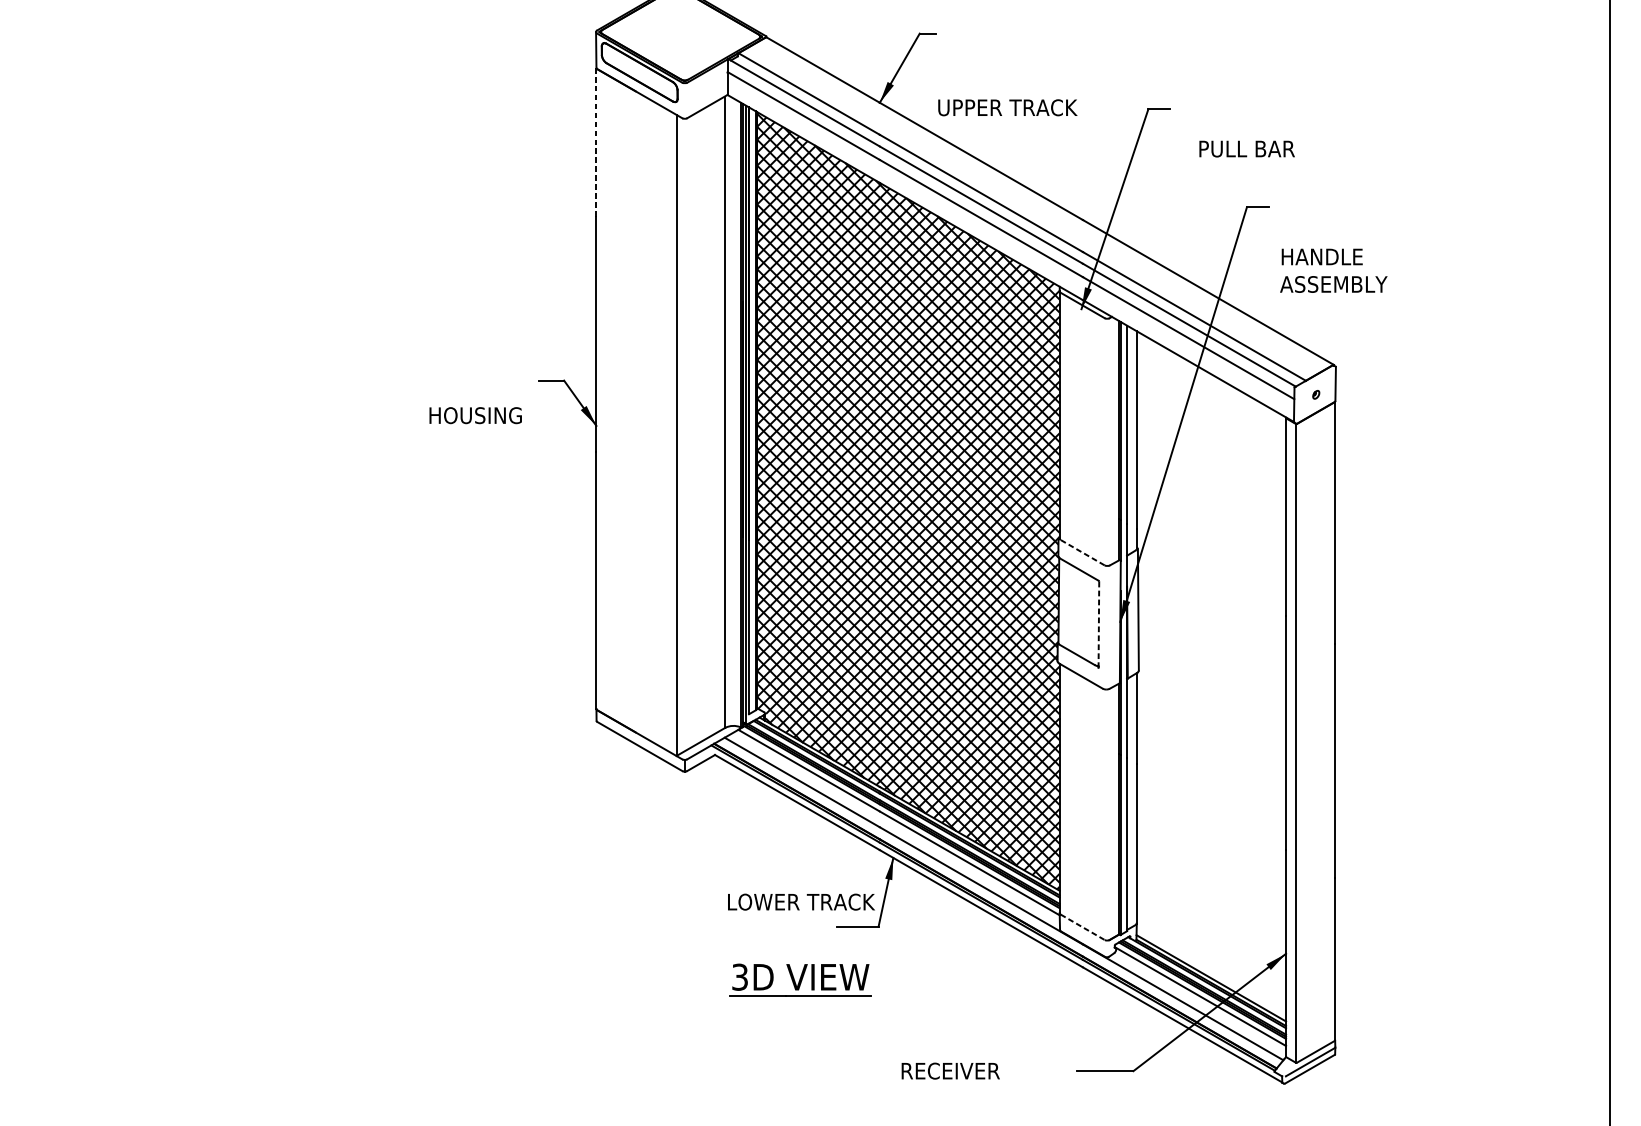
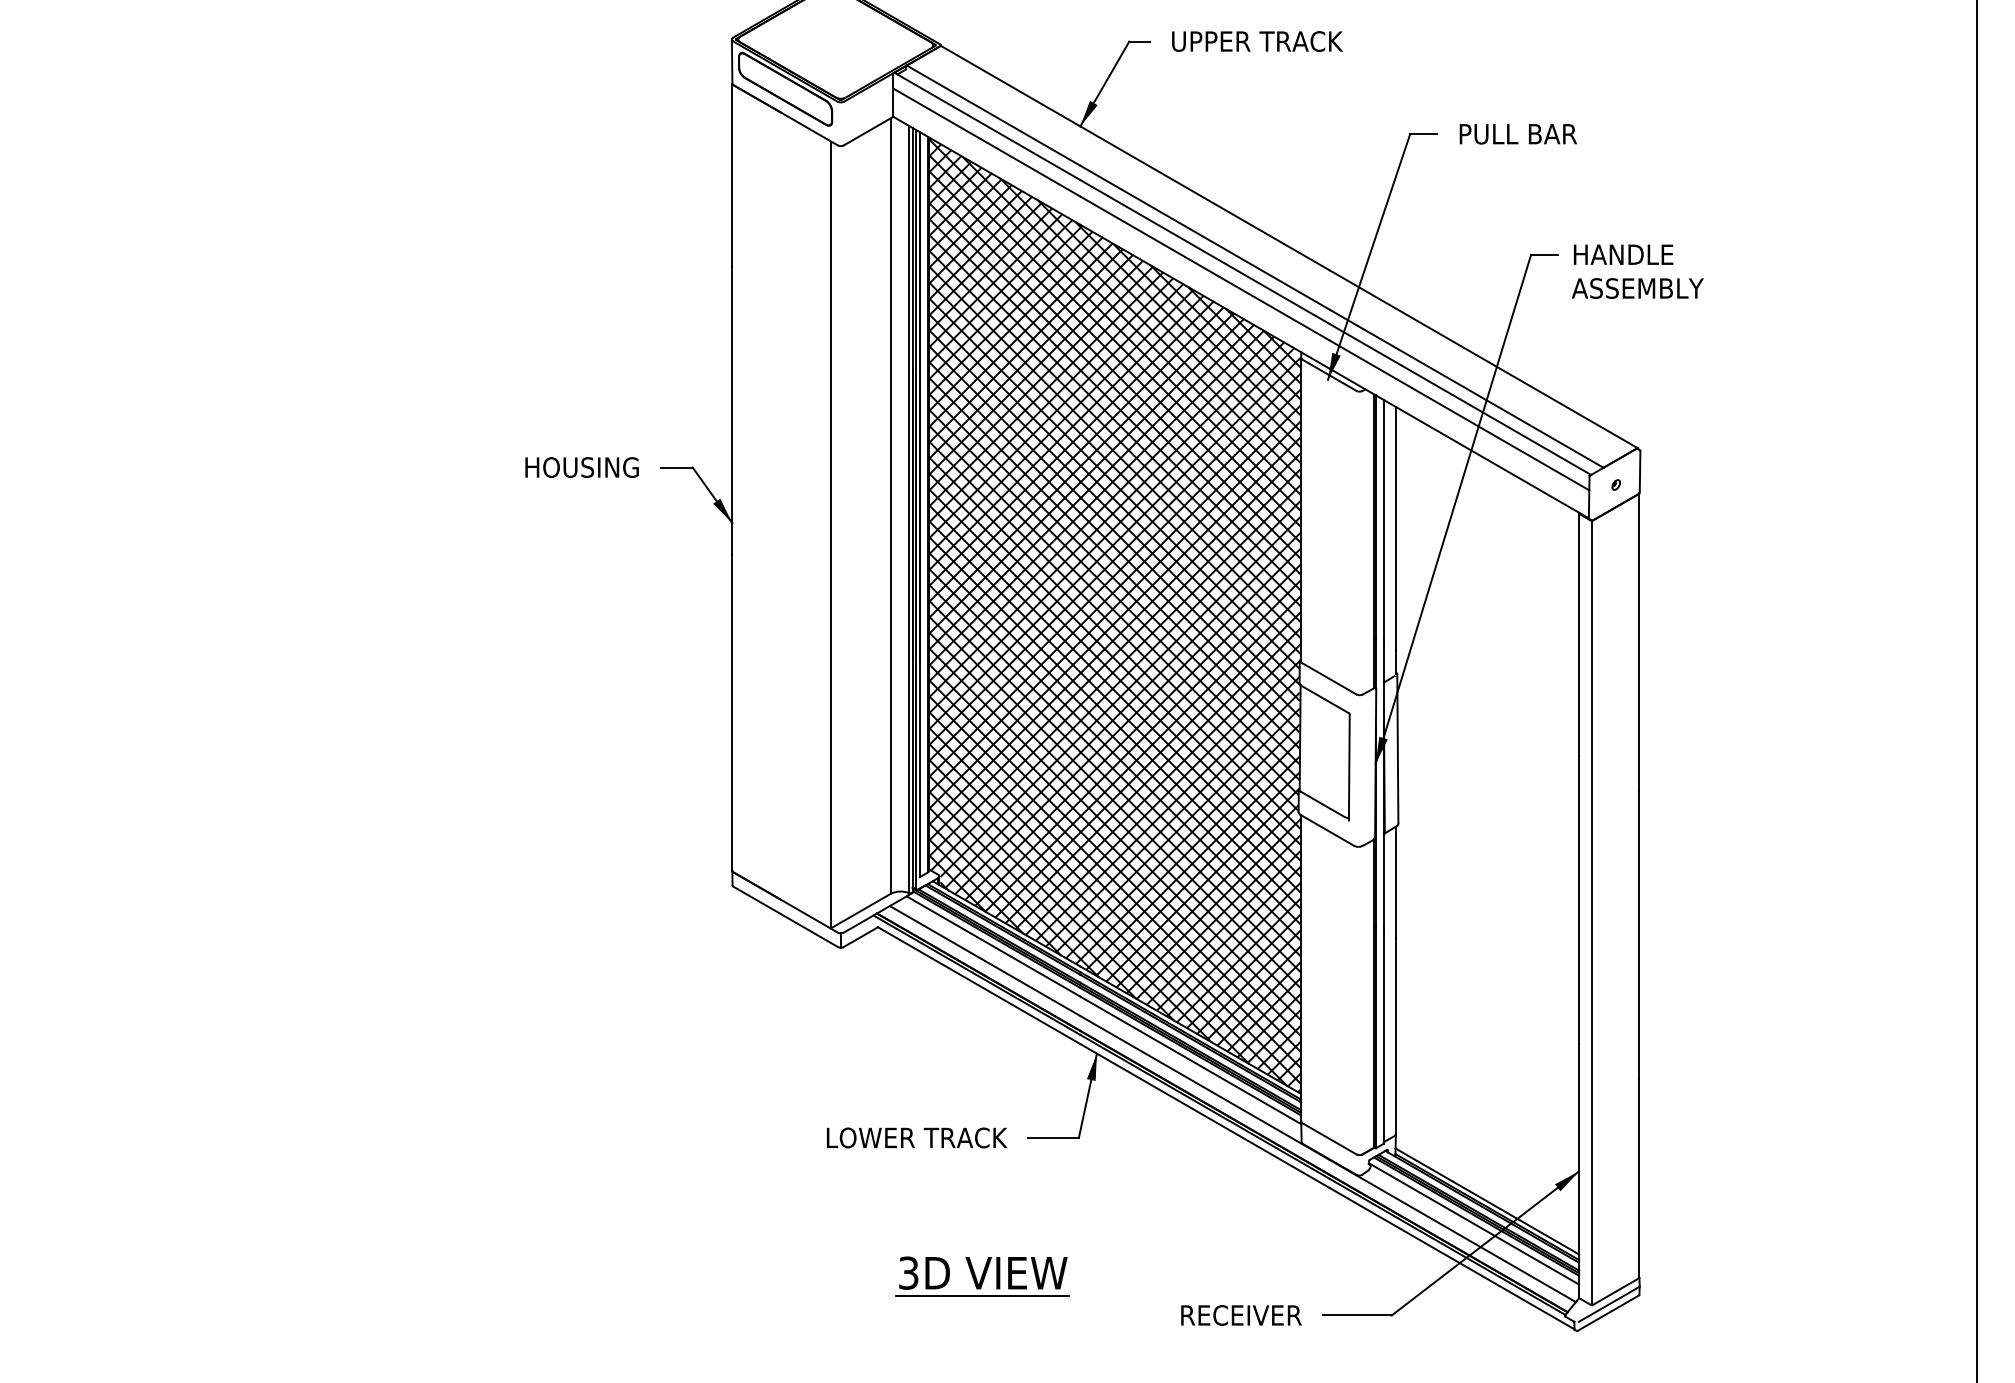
text: (1007, 107) -> (1257, 41), moved
line: (596, 142) -> (732, 175), dashed -> solid
text: (1246, 149) -> (1517, 134), moved
text: (1333, 270) -> (1637, 271), moved
text: (475, 415) -> (581, 467), moved
line: (1082, 552) -> (1329, 678), dashed -> solid
line: (1099, 624) -> (1349, 767), dashed -> solid
text: (801, 901) -> (917, 1137), moved
line: (1082, 927) -> (1329, 1139), dashed -> solid
part: (800, 979) -> (982, 1276), moved
text: (950, 1071) -> (1241, 1315), moved

